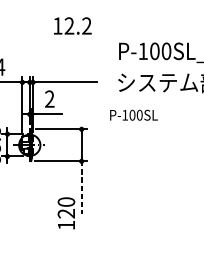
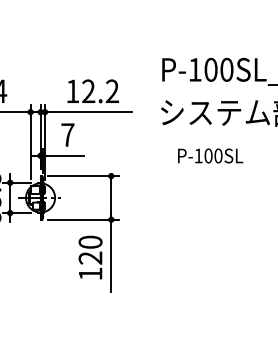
text: (72, 26) -> (92, 91), moved
text: (49, 98) -> (67, 134), 2 -> 7
text: (133, 114) -> (210, 155), moved
line: (81, 188) -> (111, 256), dashed -> solid
text: (66, 213) -> (90, 257), moved

